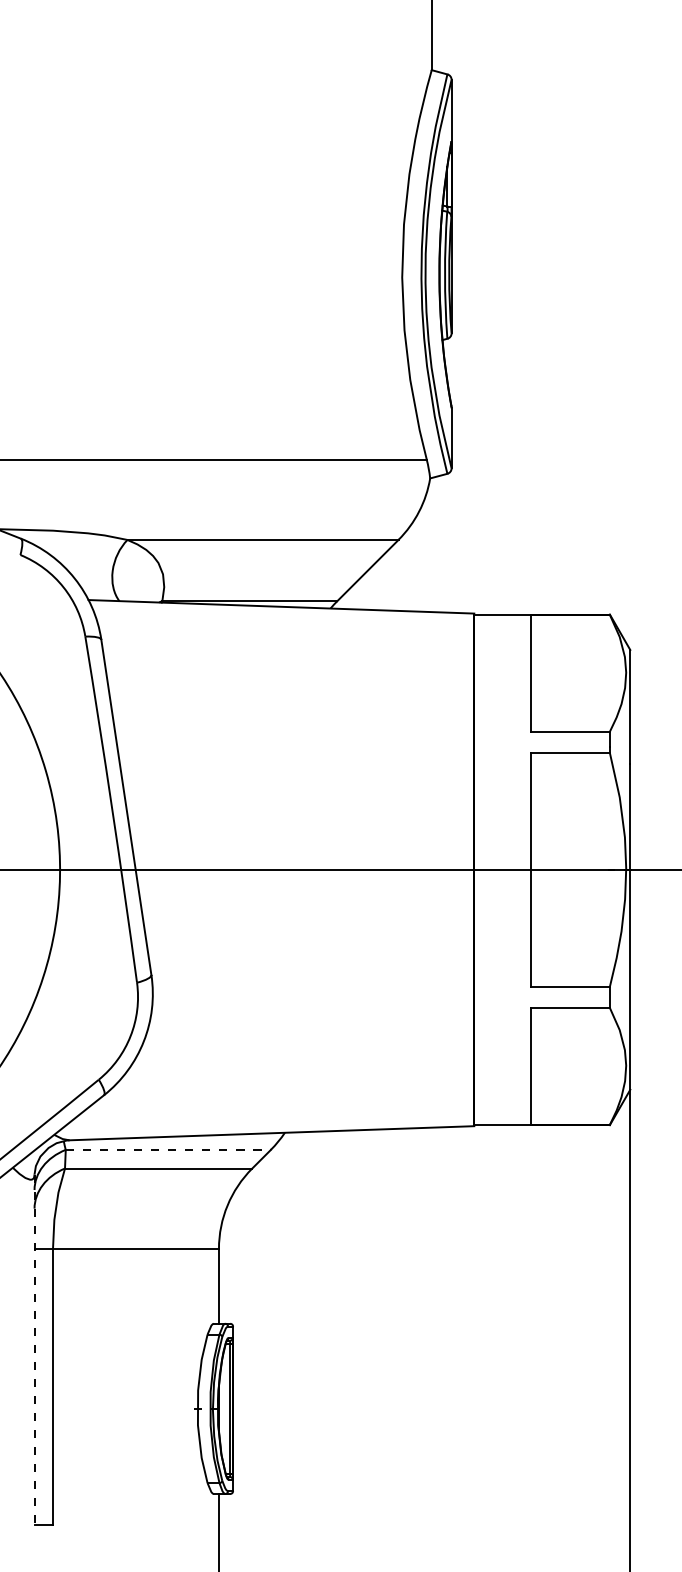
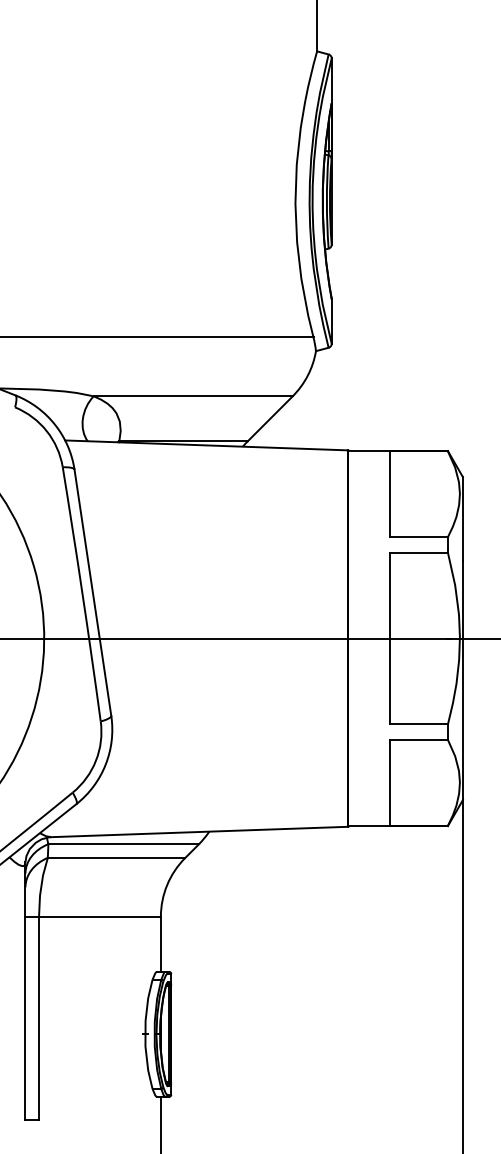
line: (168, 1149) -> (123, 843), dashed -> solid
line: (34, 1350) -> (25, 991), dashed -> solid

